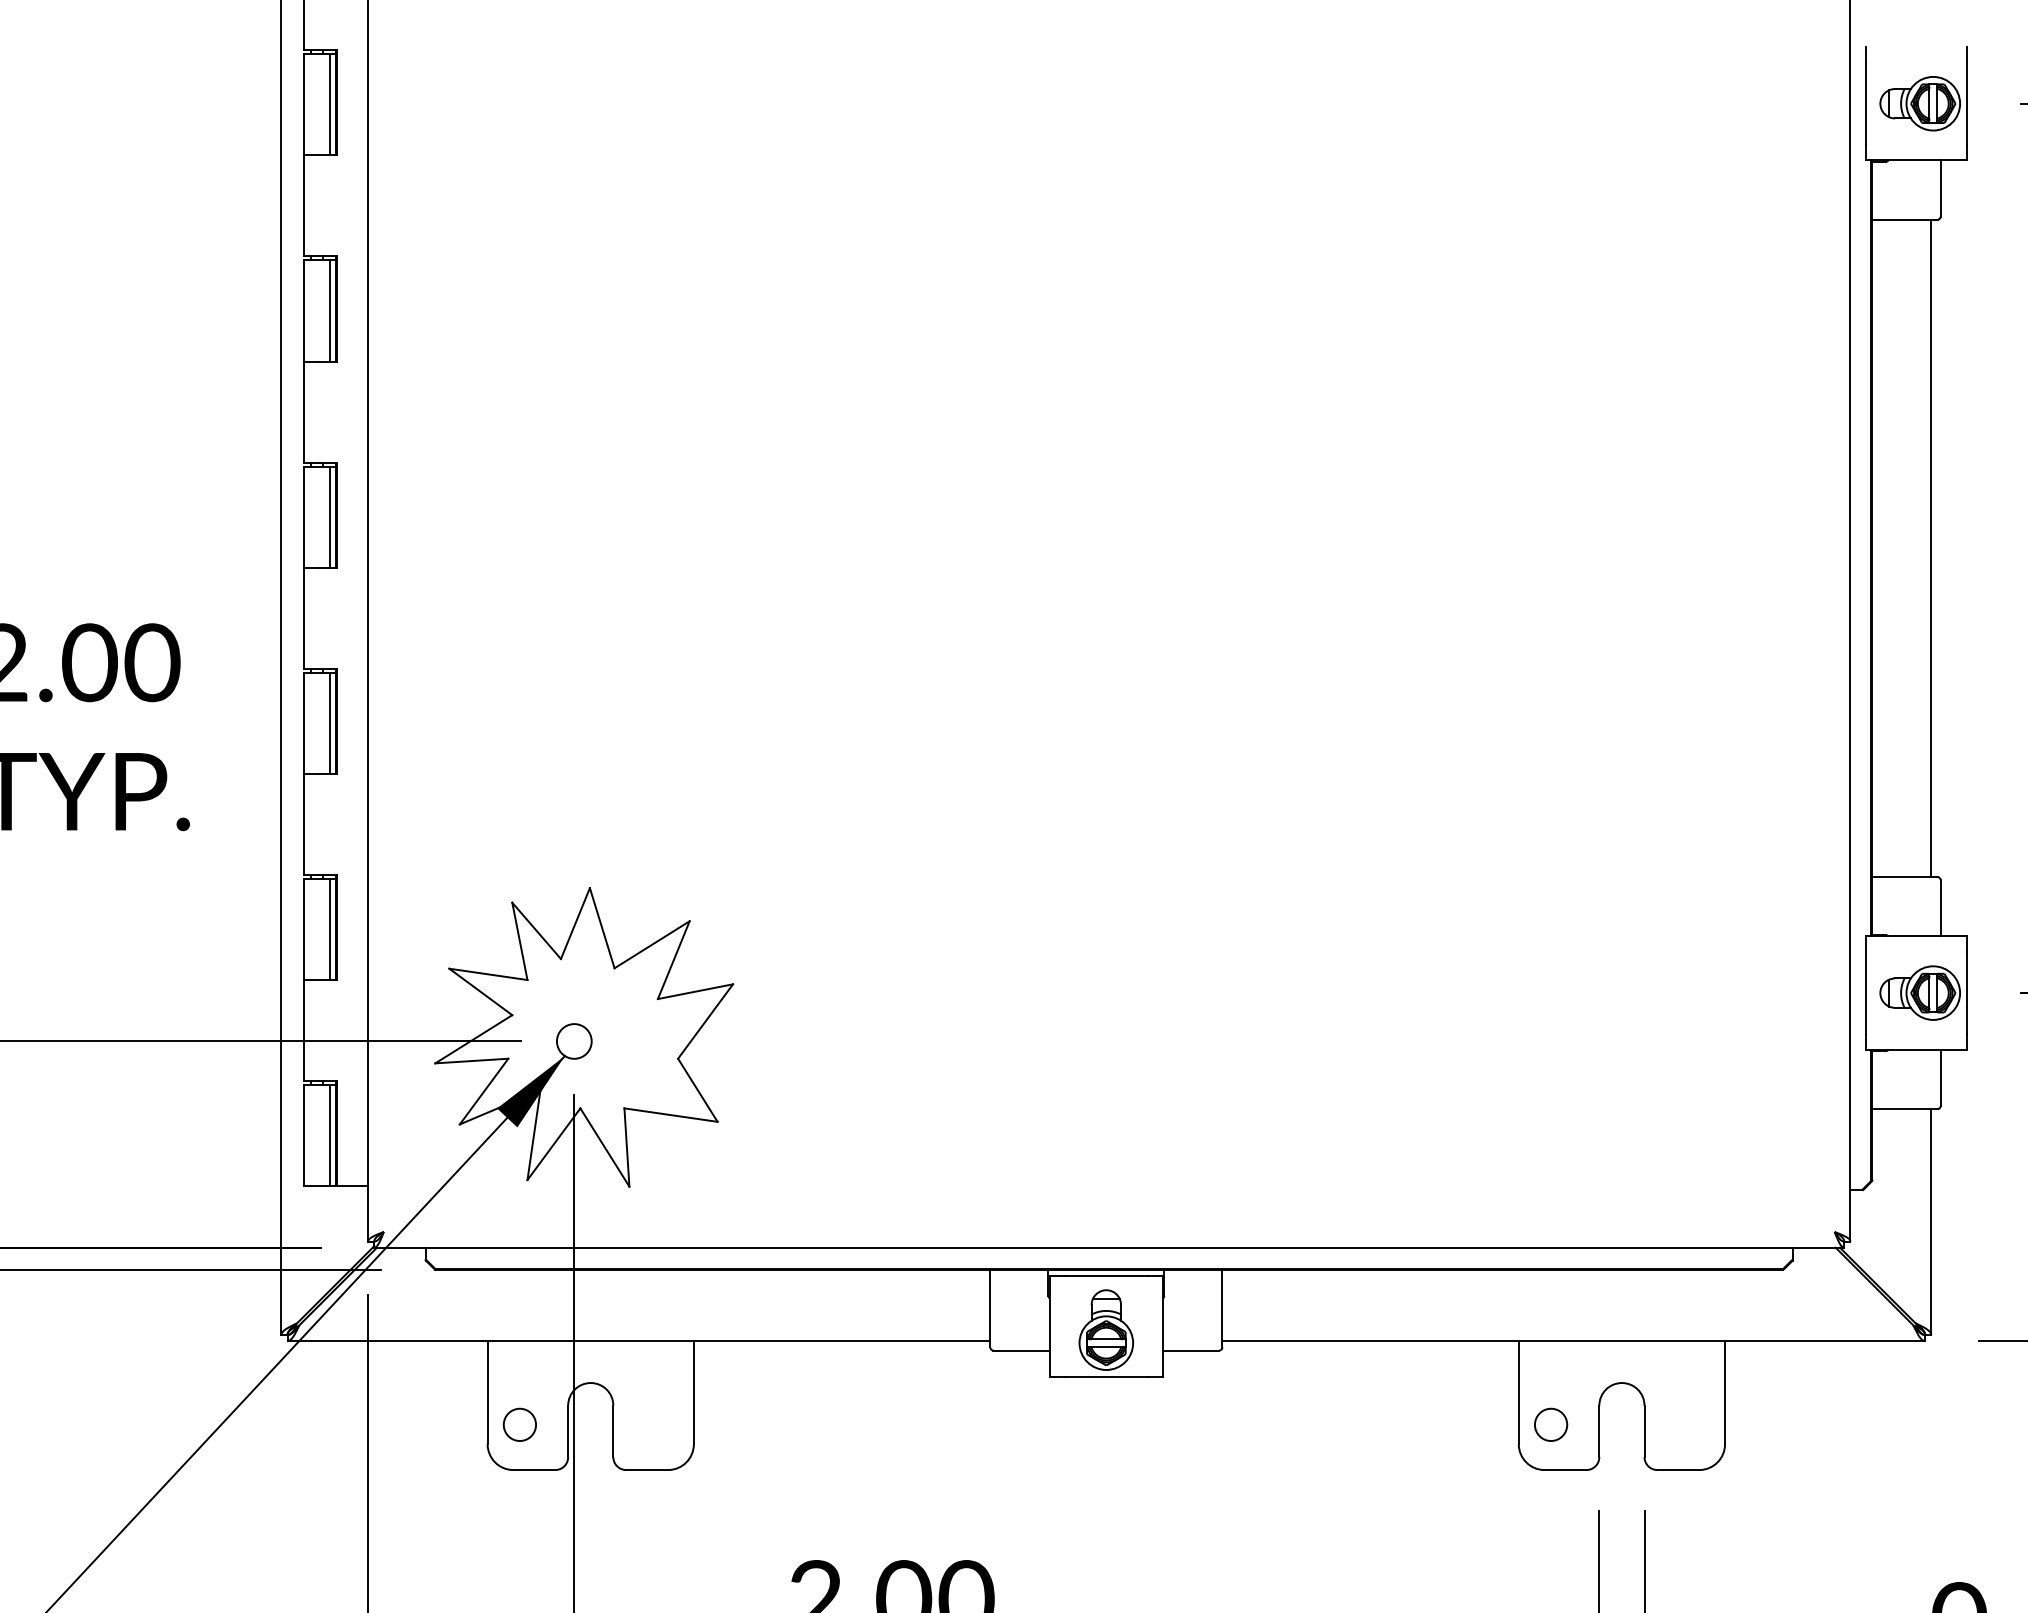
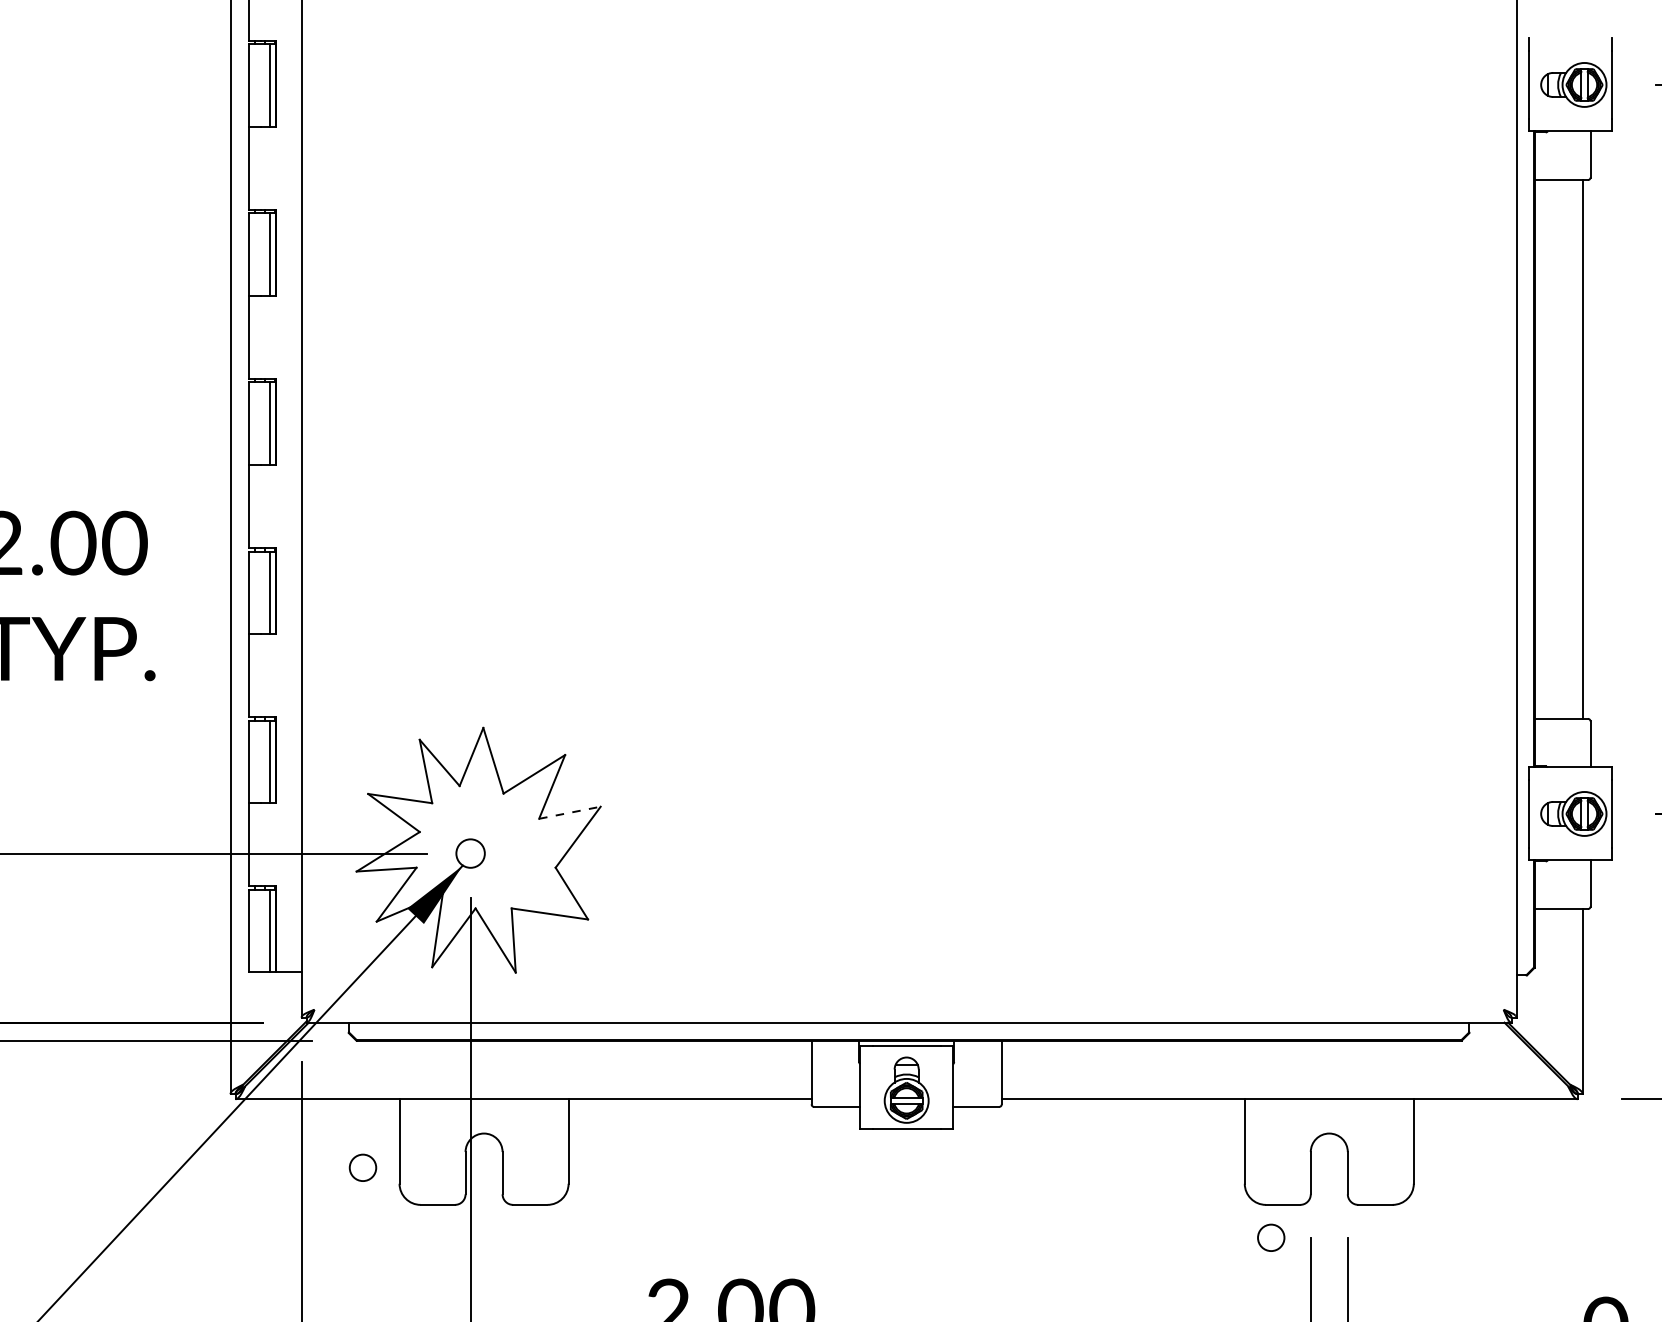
line: (696, 991) -> (570, 812), solid -> dashed
circle: (519, 1424) -> (362, 1167), moved
circle: (1551, 1424) -> (1271, 1237), moved

